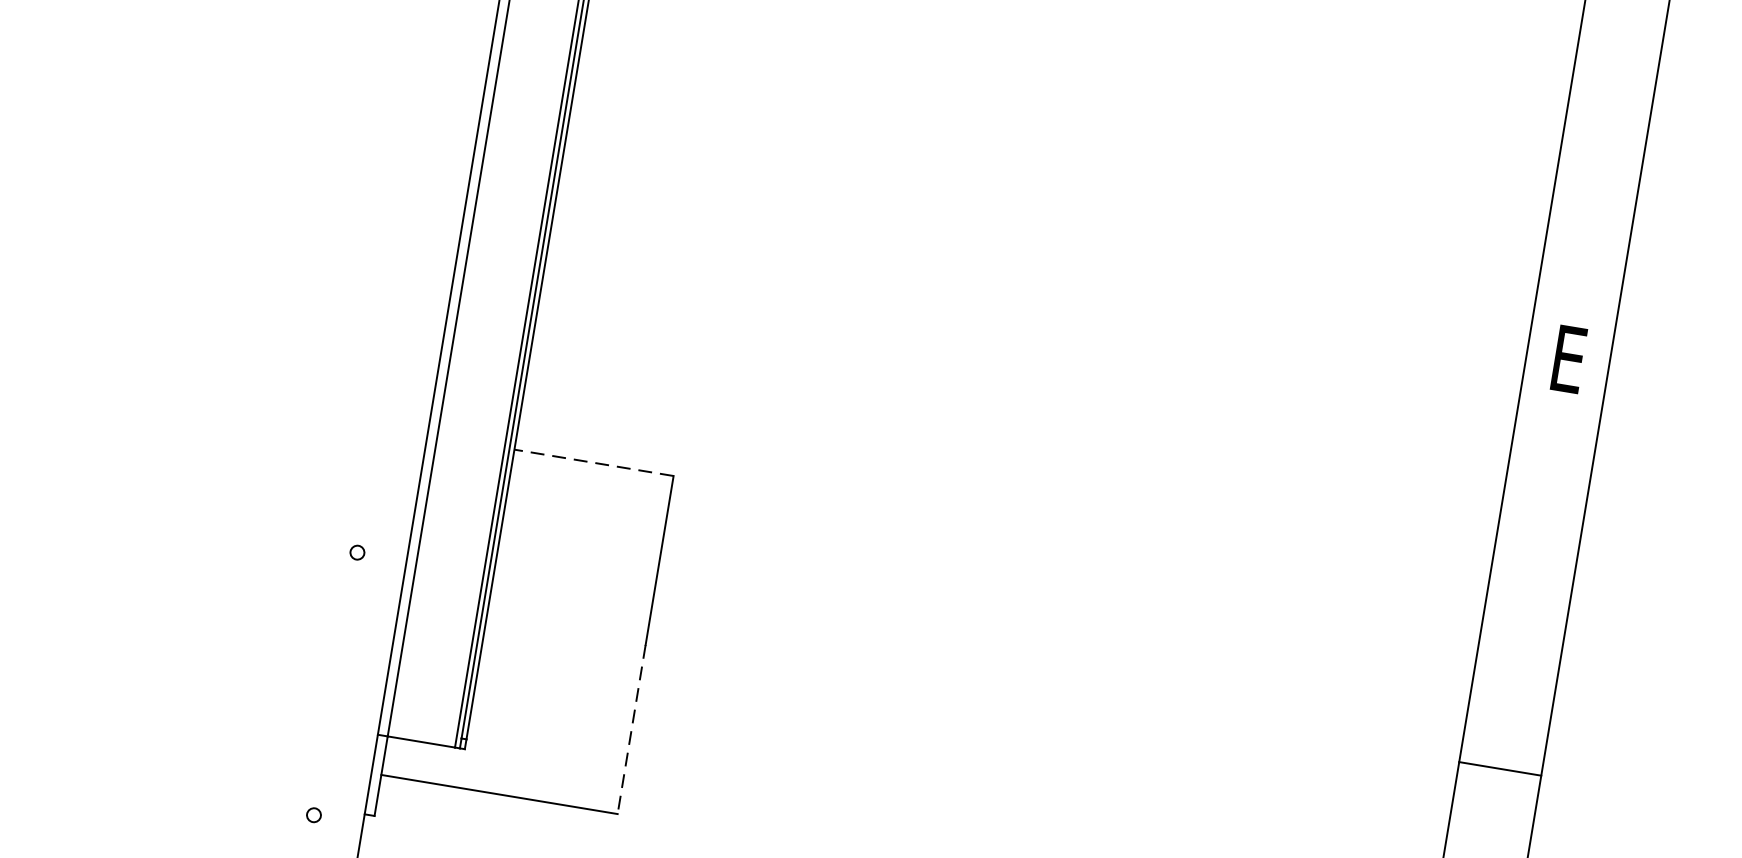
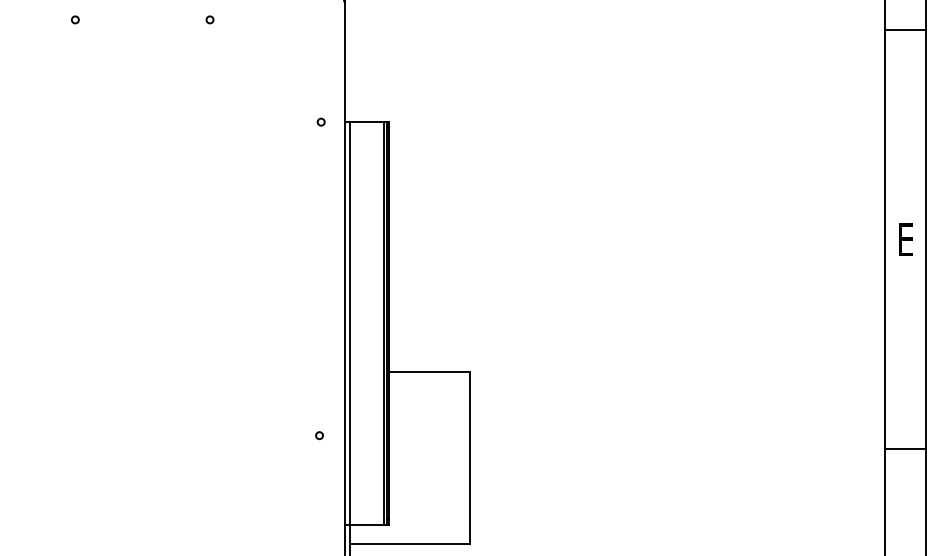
line: (593, 462) -> (429, 371), dashed -> solid
line: (631, 730) -> (470, 501), dashed -> solid

